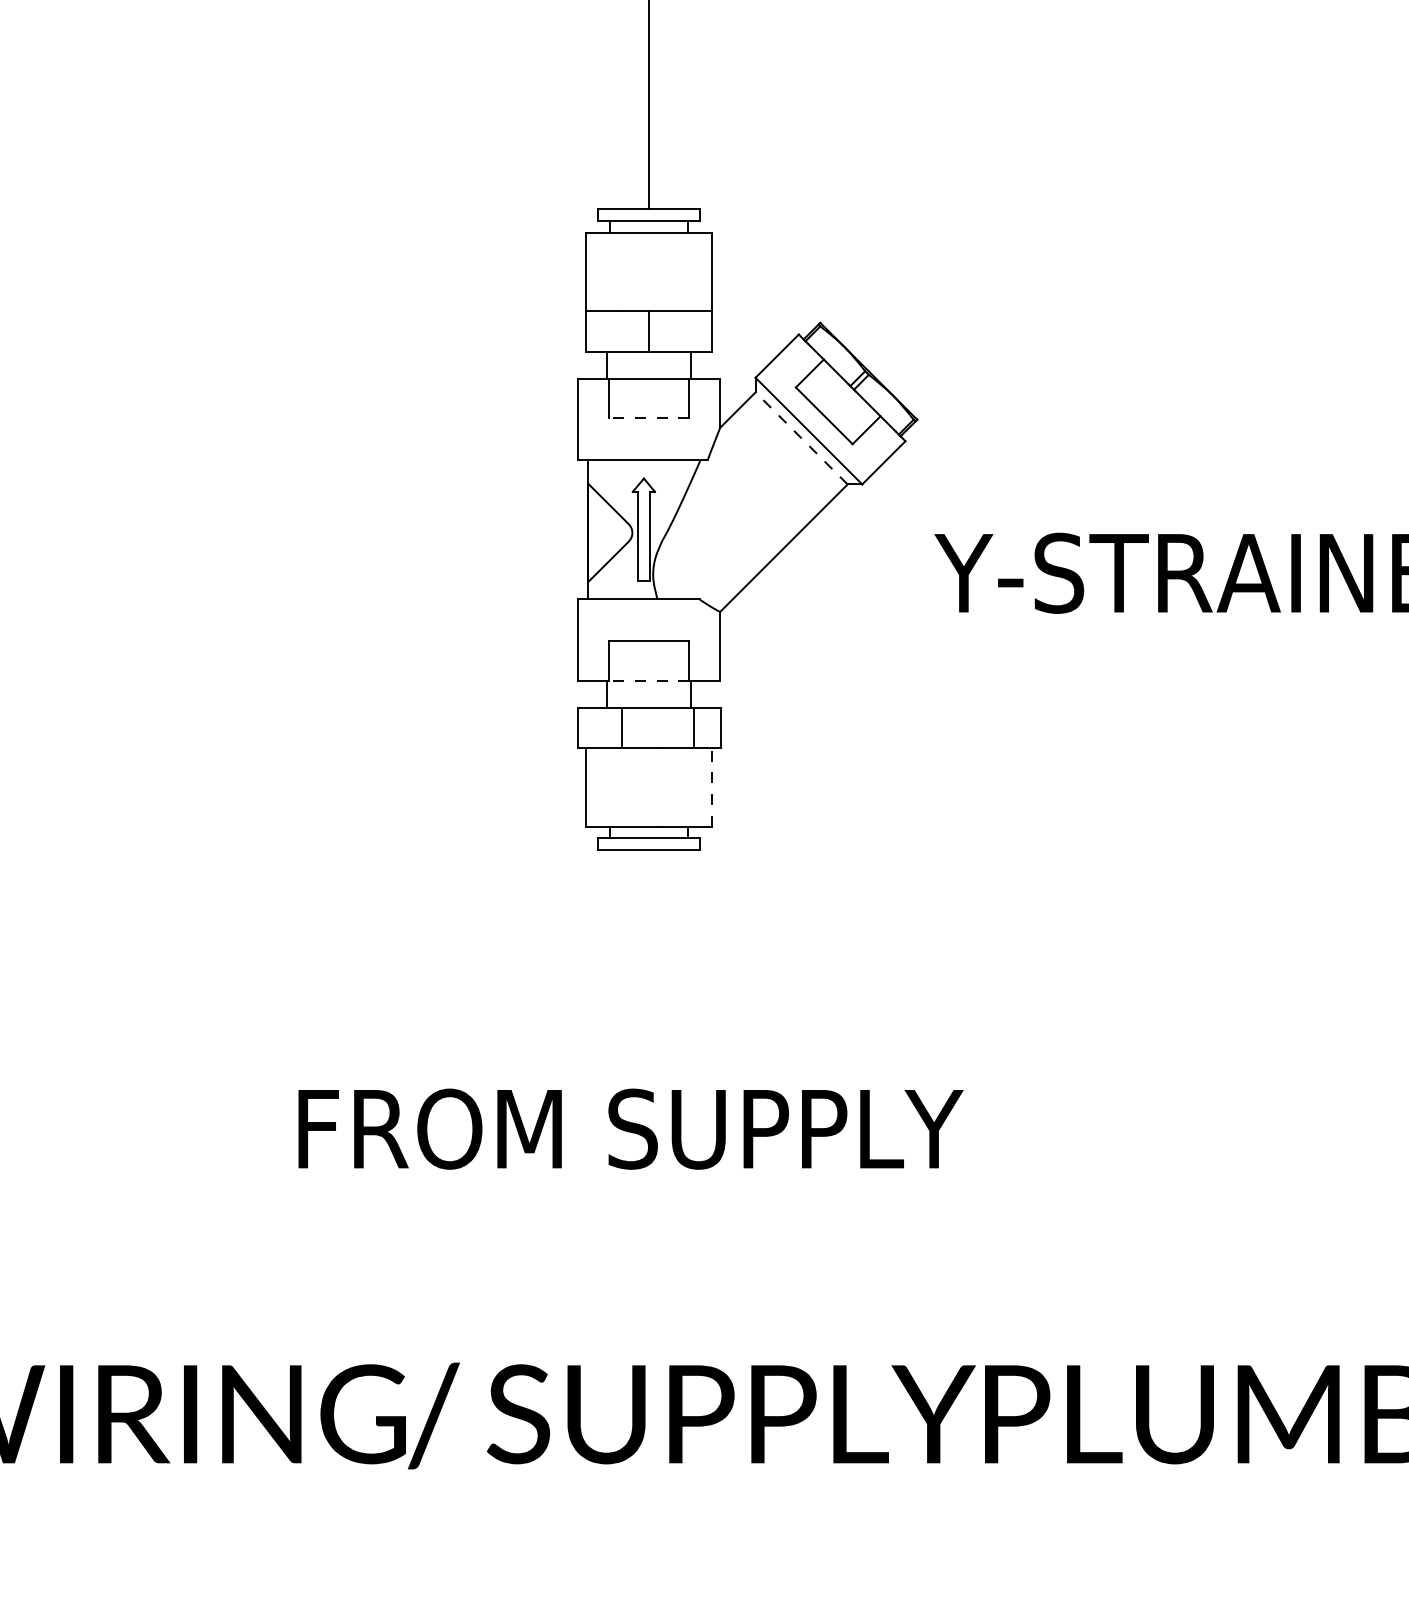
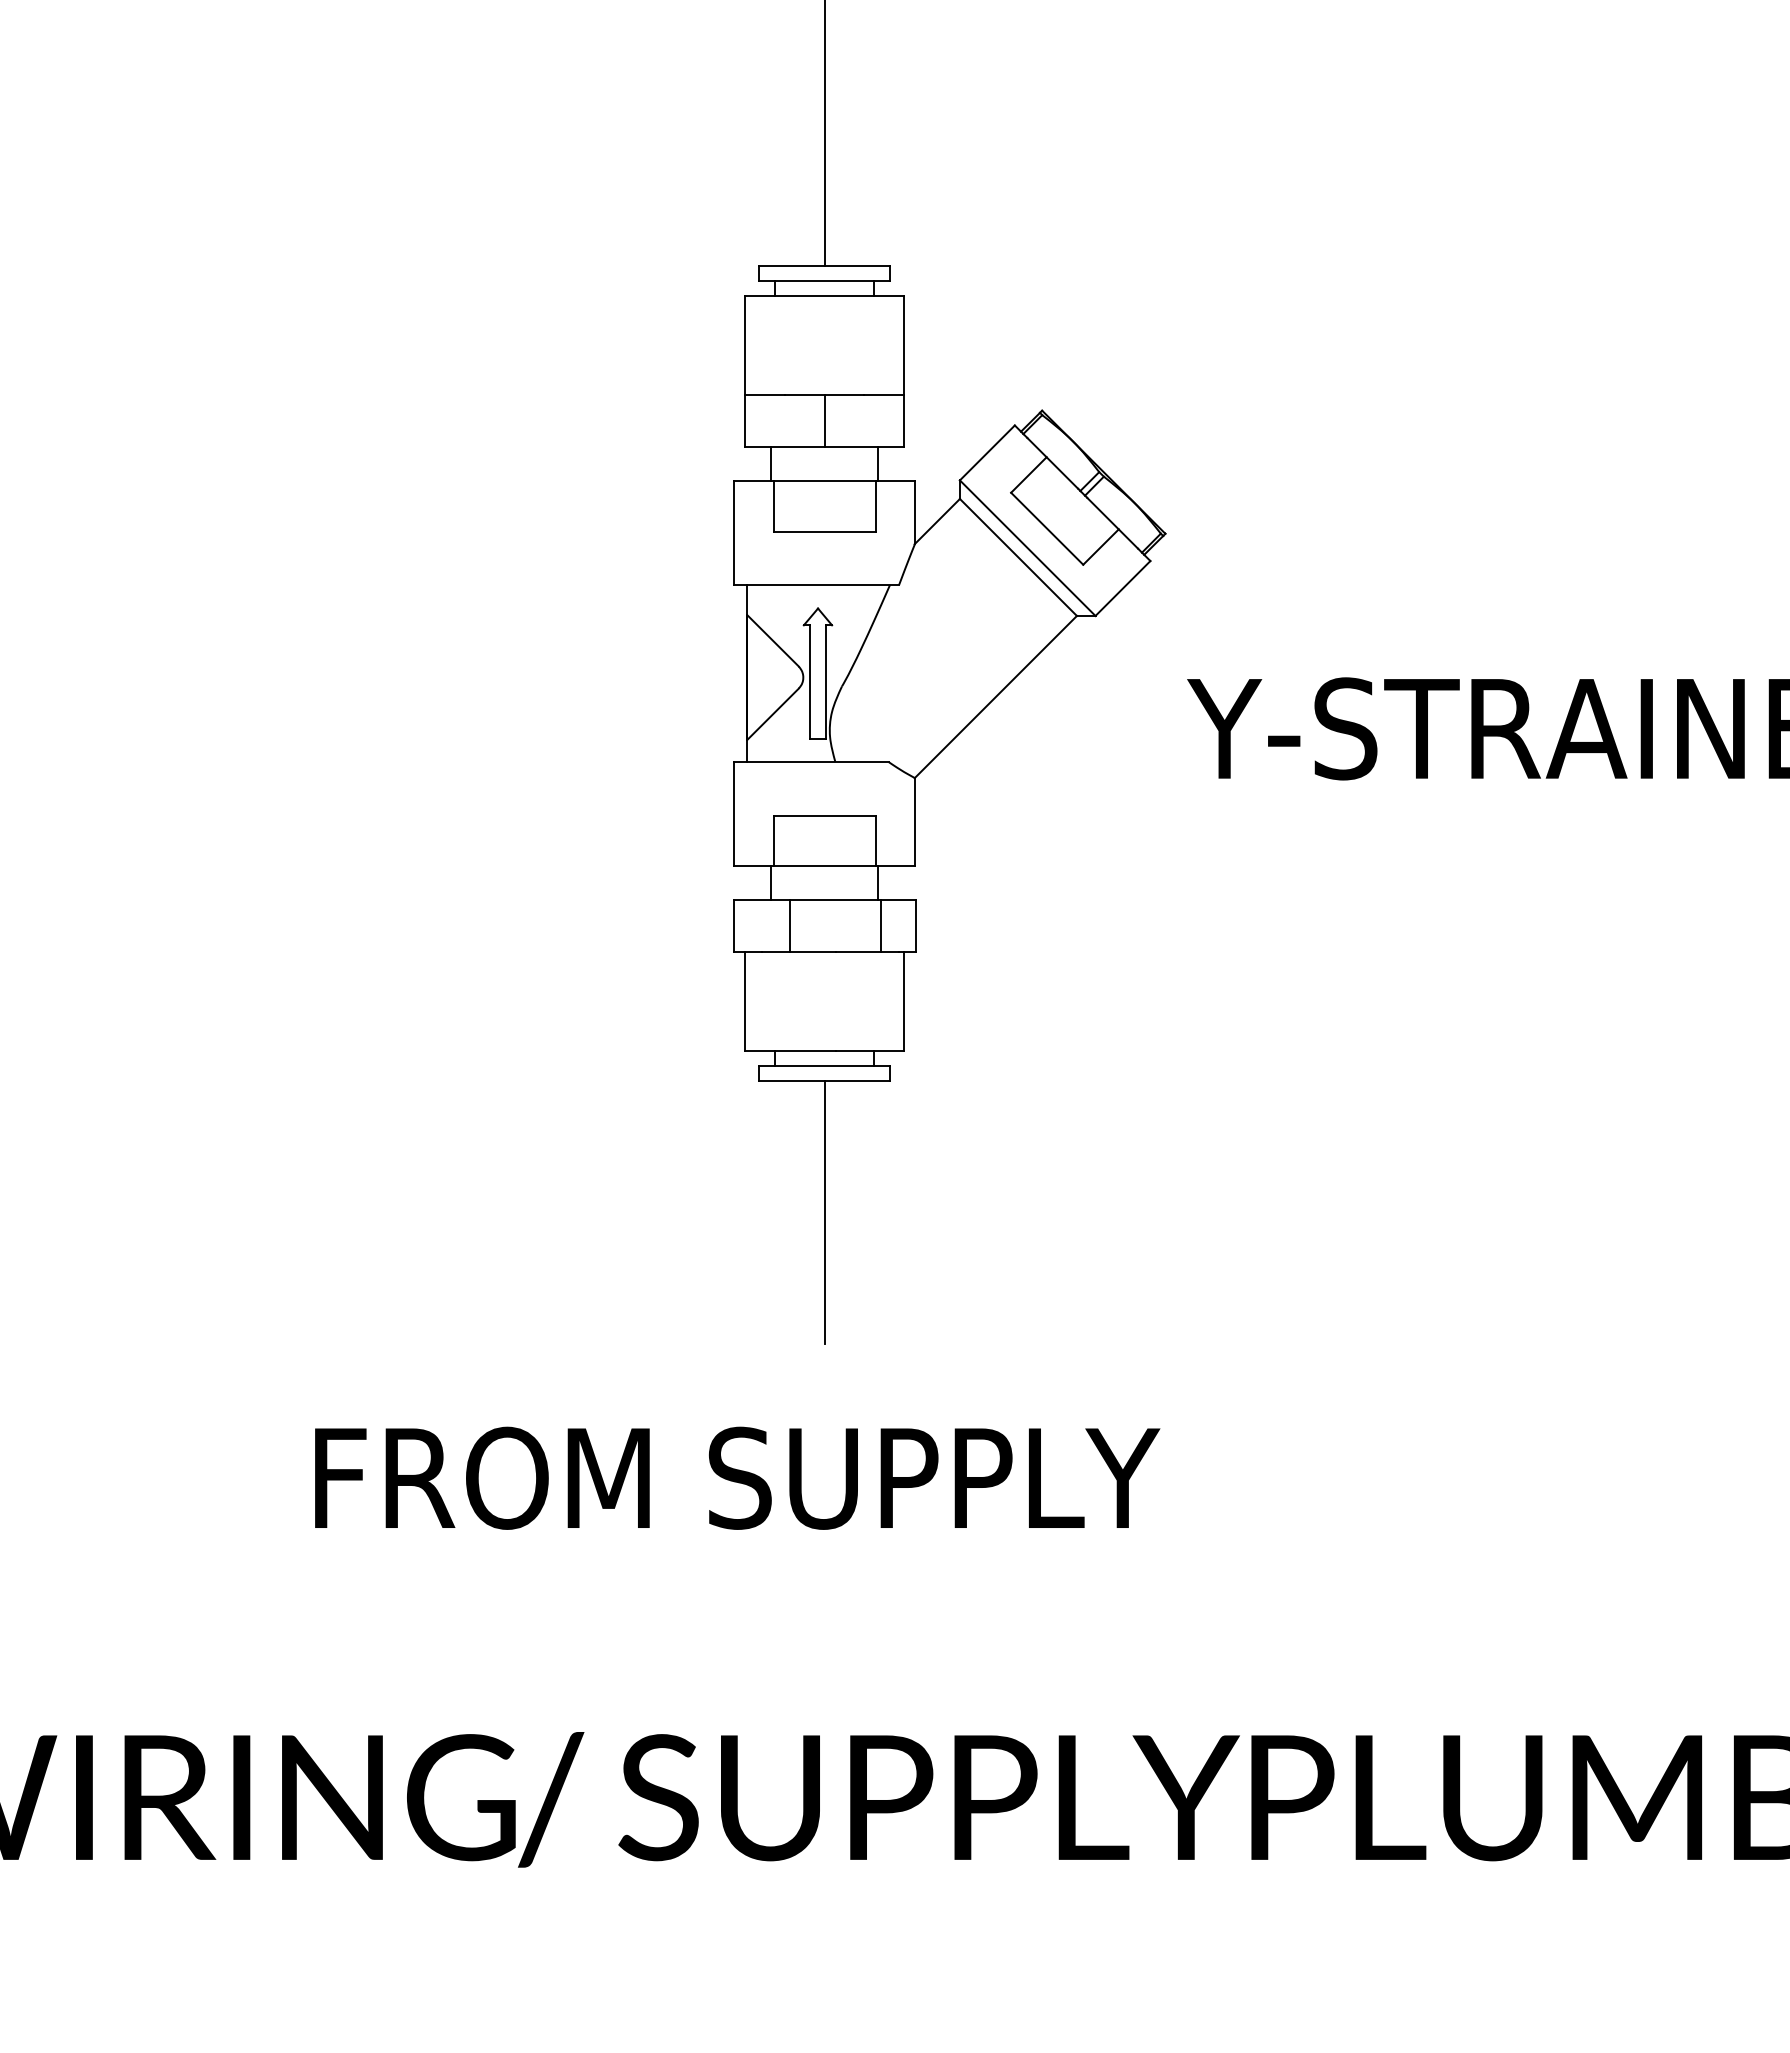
line: (649, 417) -> (824, 531), dashed -> solid
line: (801, 438) -> (1018, 557), dashed -> solid
line: (649, 680) -> (824, 865), dashed -> solid
line: (711, 787) -> (904, 1001), dashed -> solid
line: (649, 953) -> (824, 1212), added
text: (630, 1128) -> (737, 1477), moved

